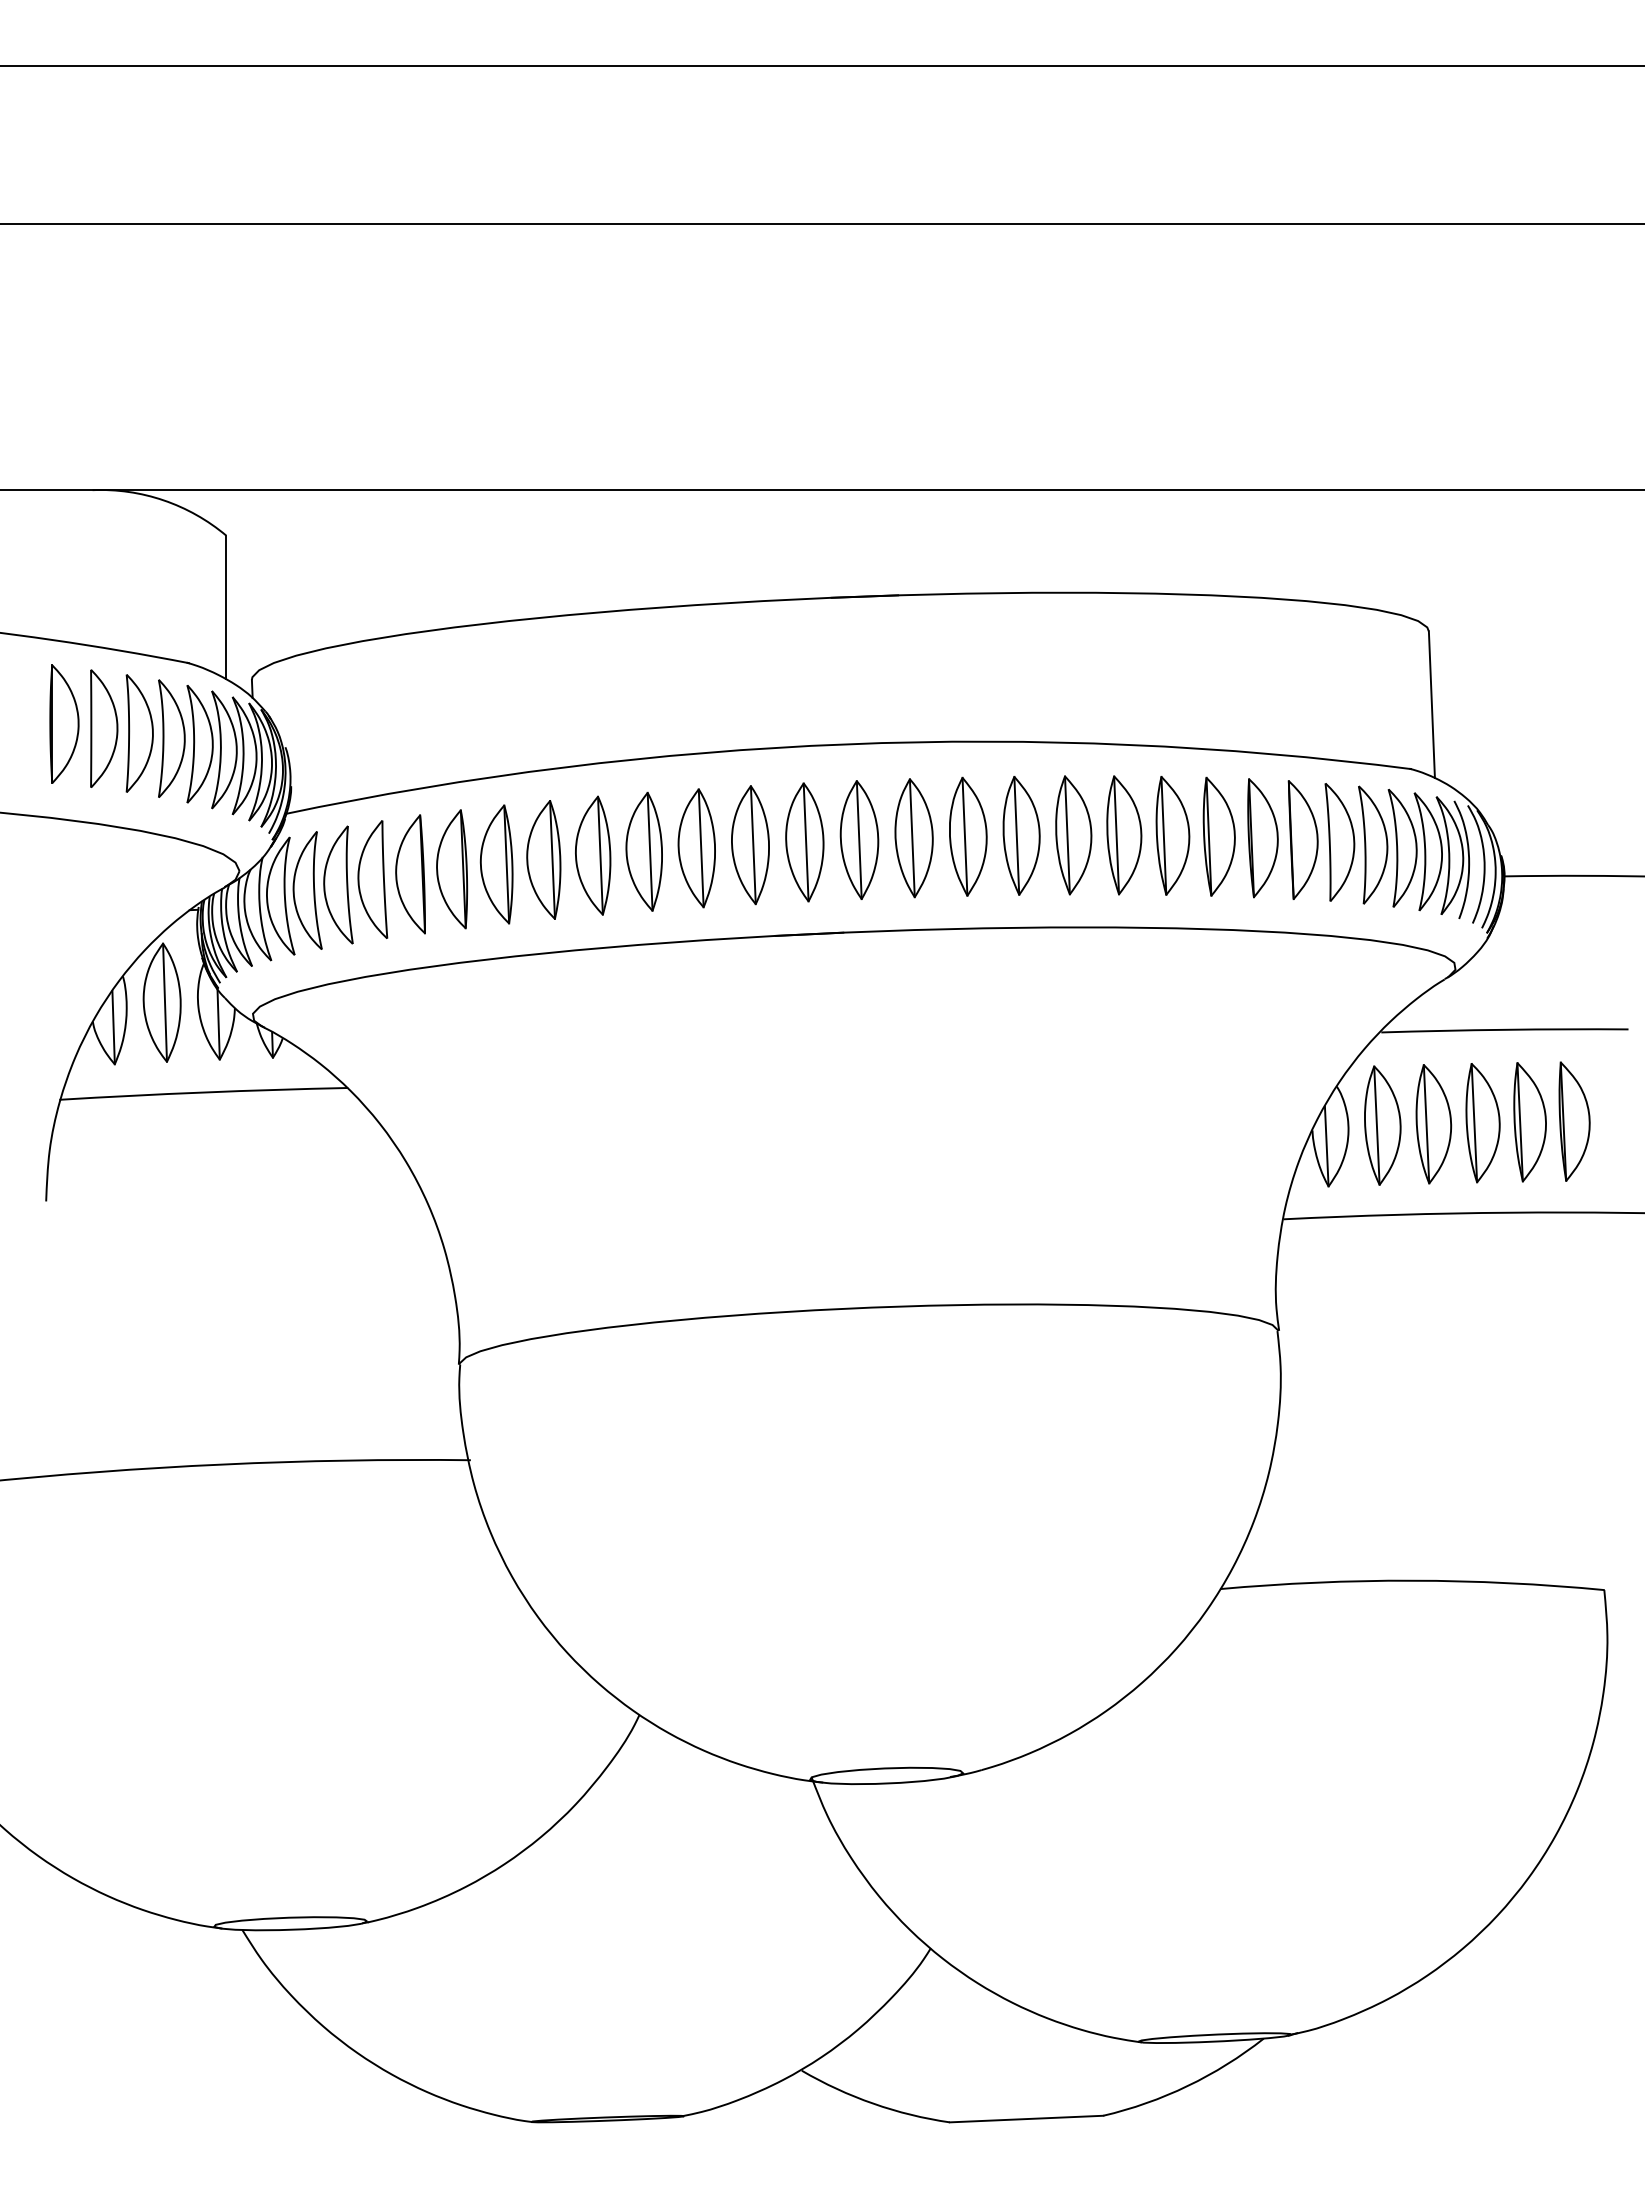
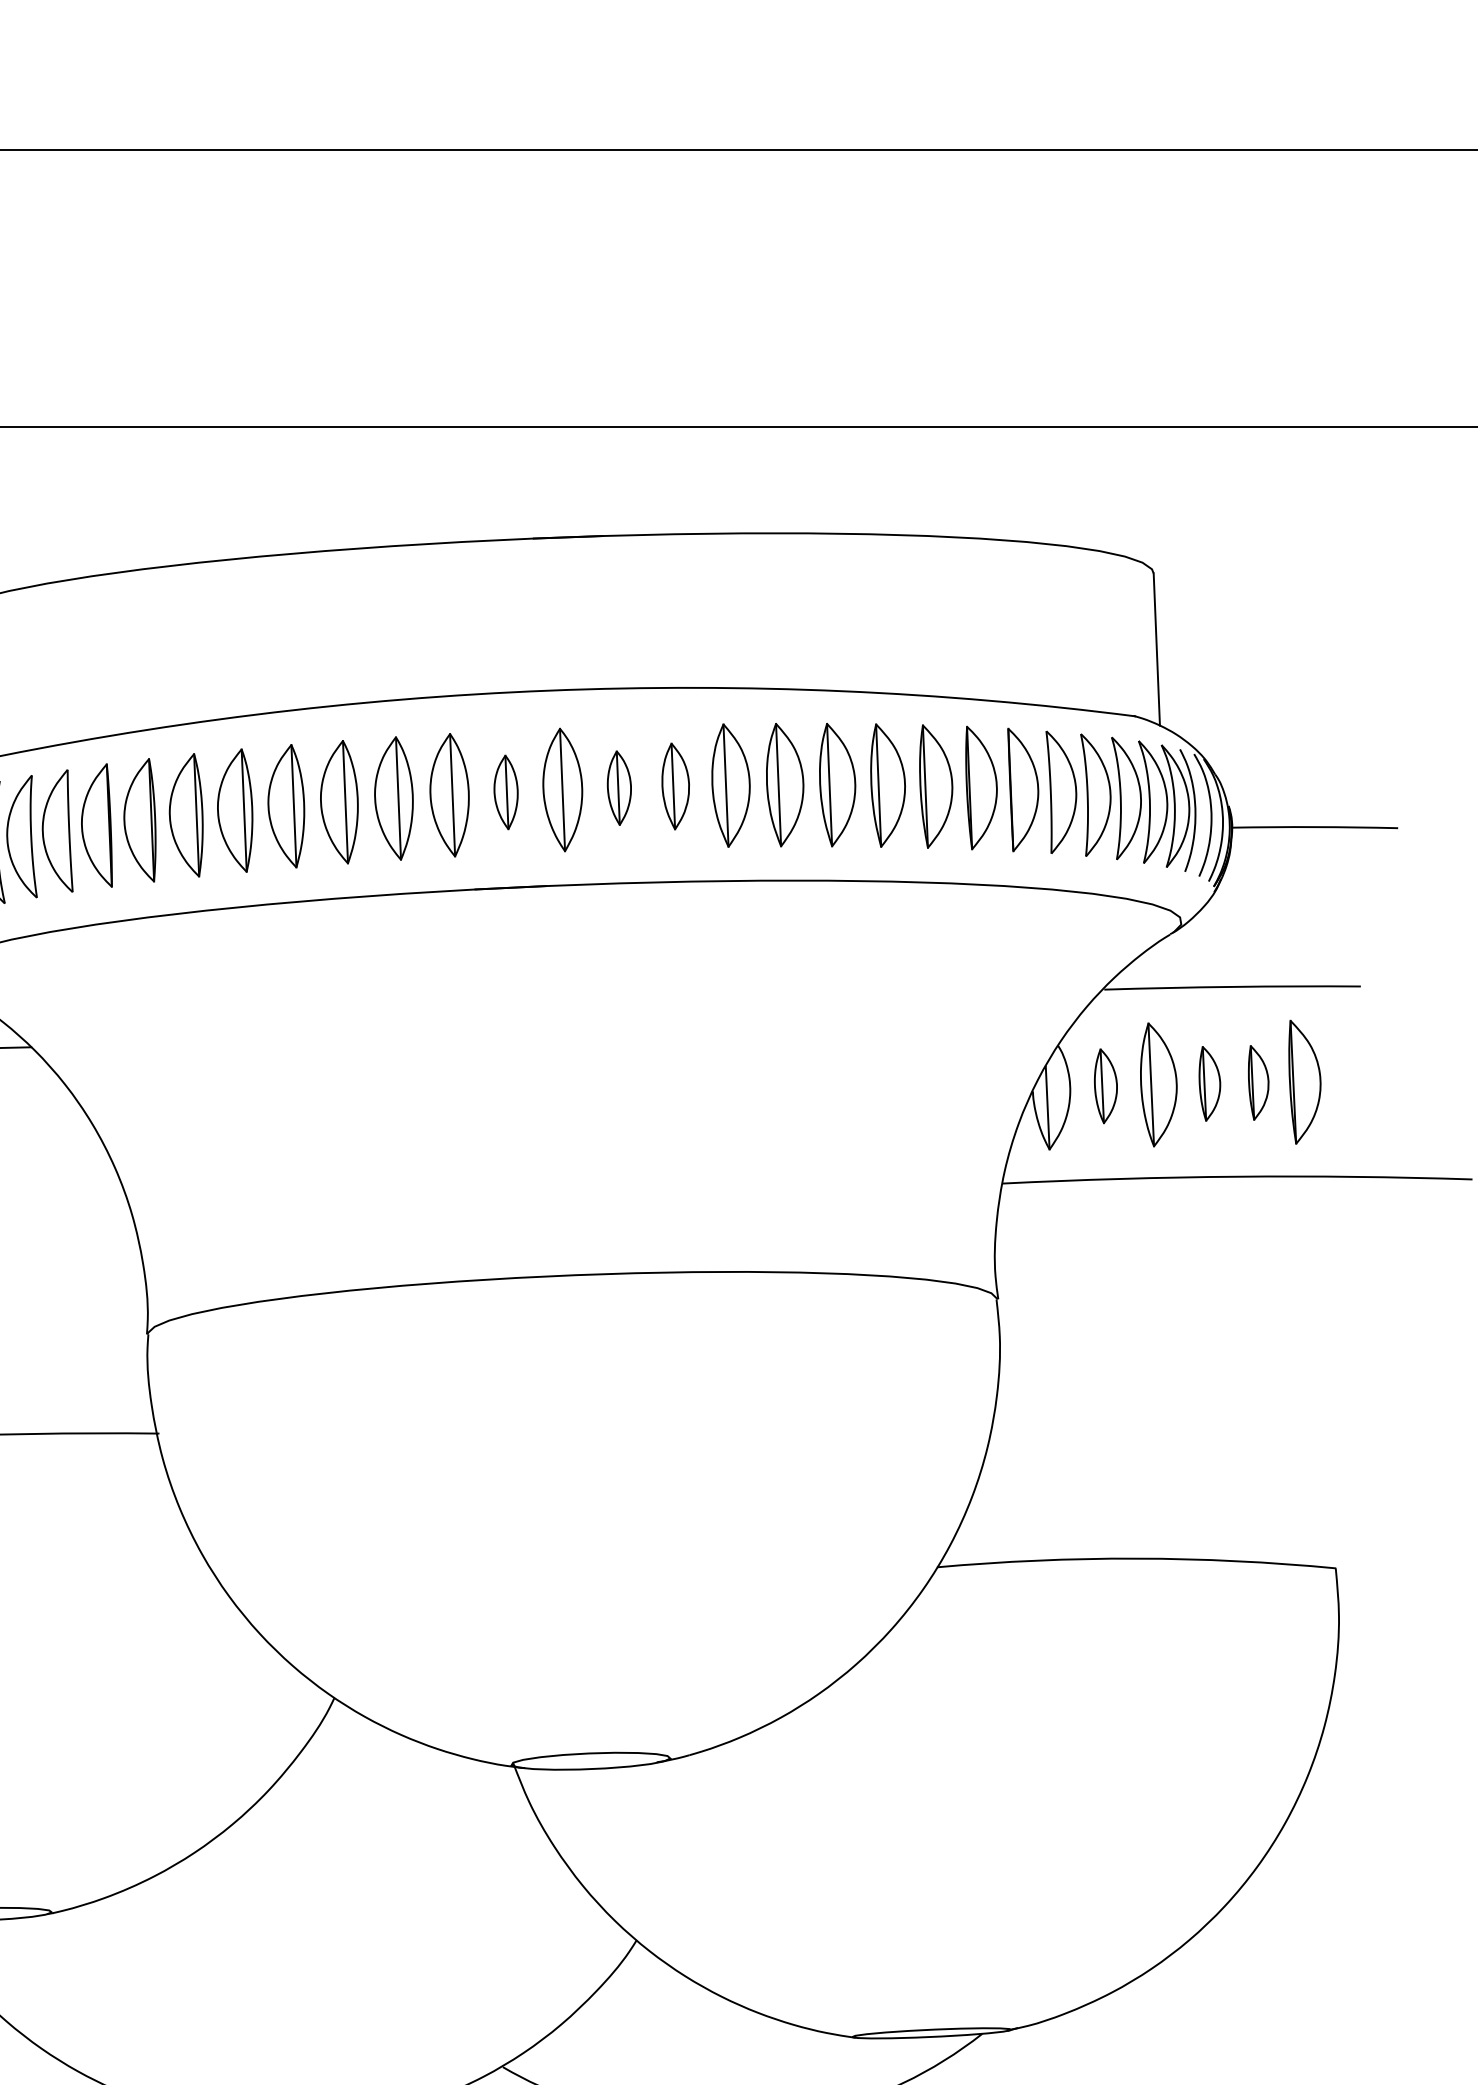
part: (968, 836) -> (675, 786), size x0.7
part: (913, 838) -> (618, 788), size x0.6
part: (804, 842) -> (505, 792), size x0.6
part: (1529, 1122) -> (1258, 1083), size x0.6
part: (1482, 1123) -> (1209, 1084), size x0.6
part: (1382, 1125) -> (1105, 1086), size x0.6

